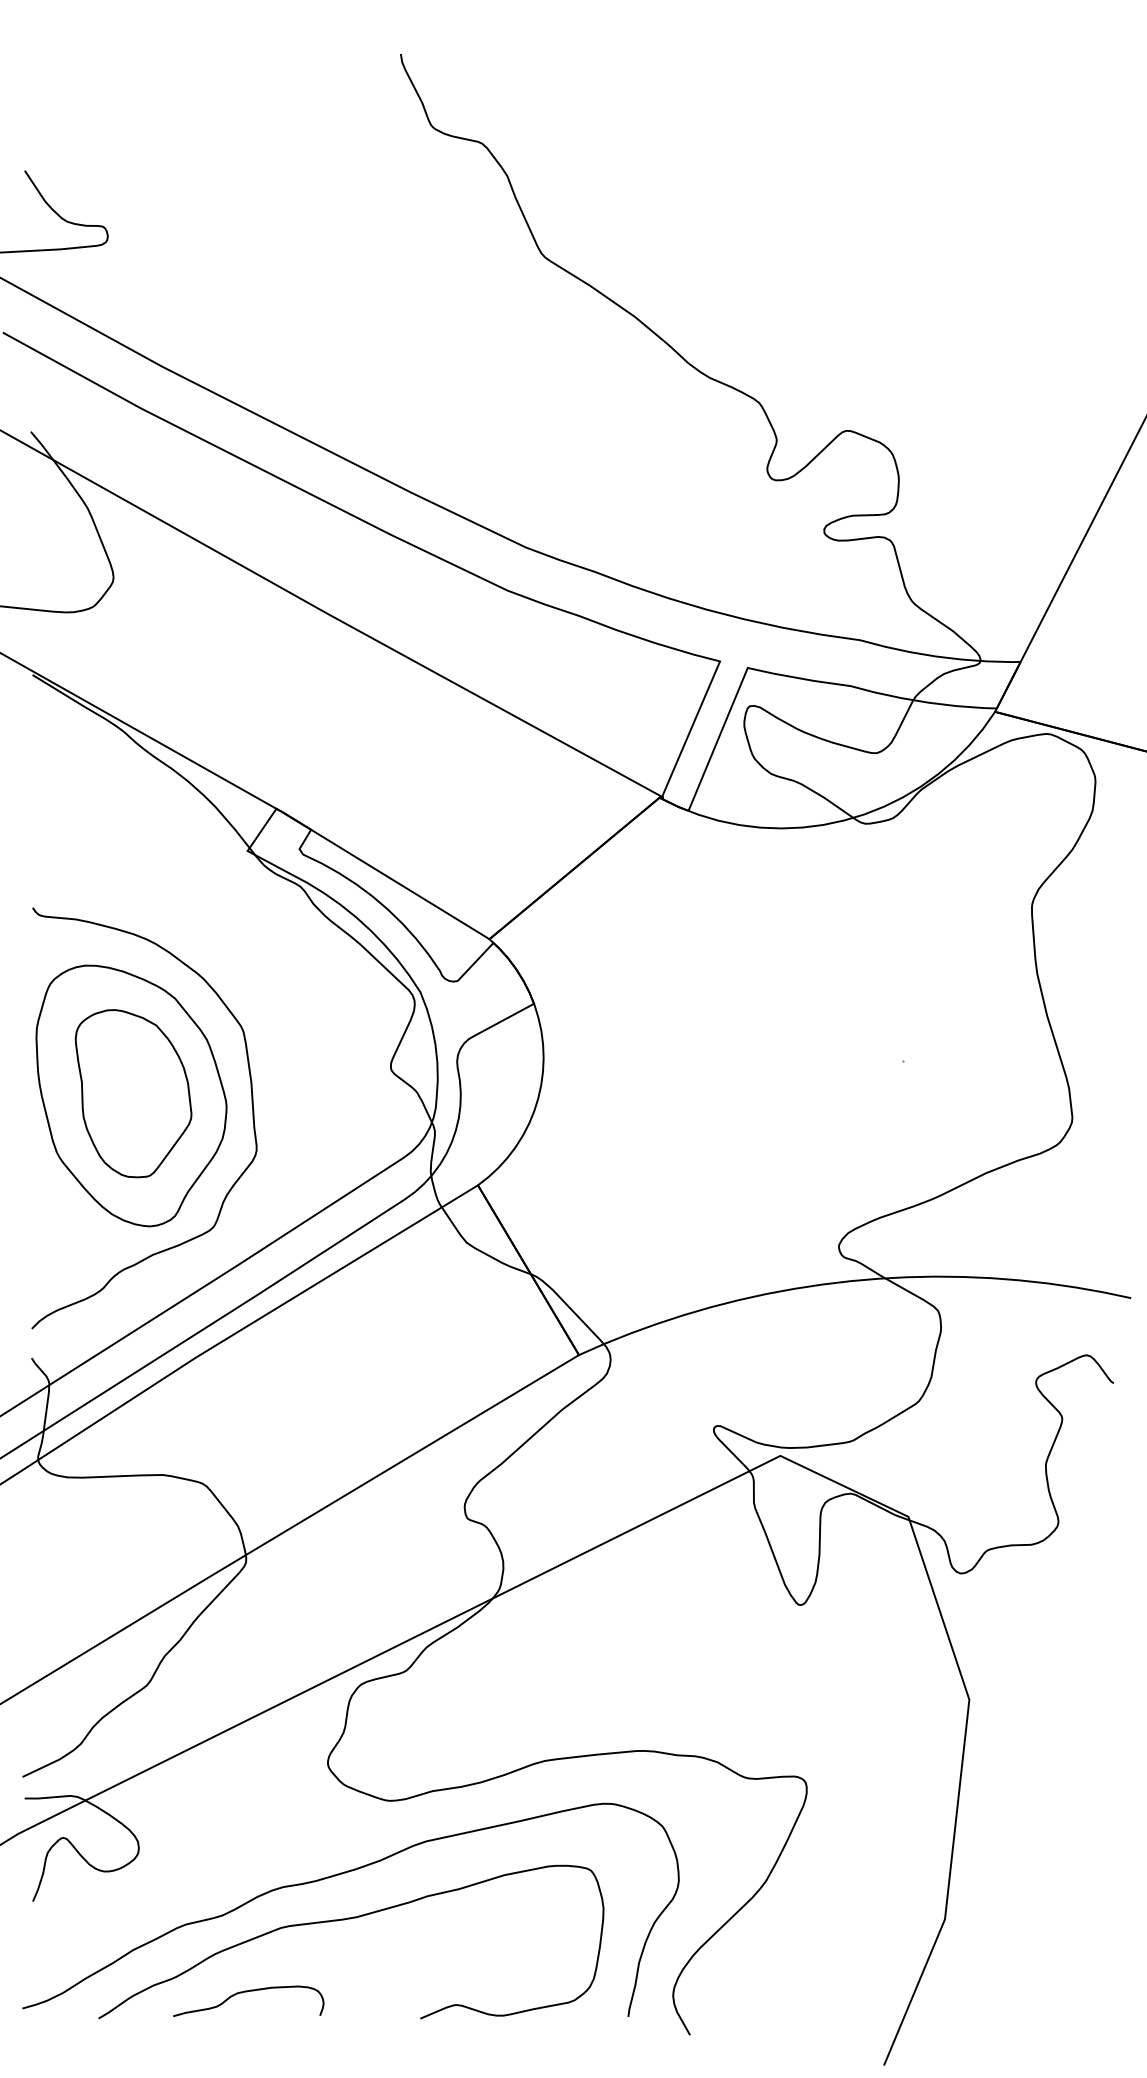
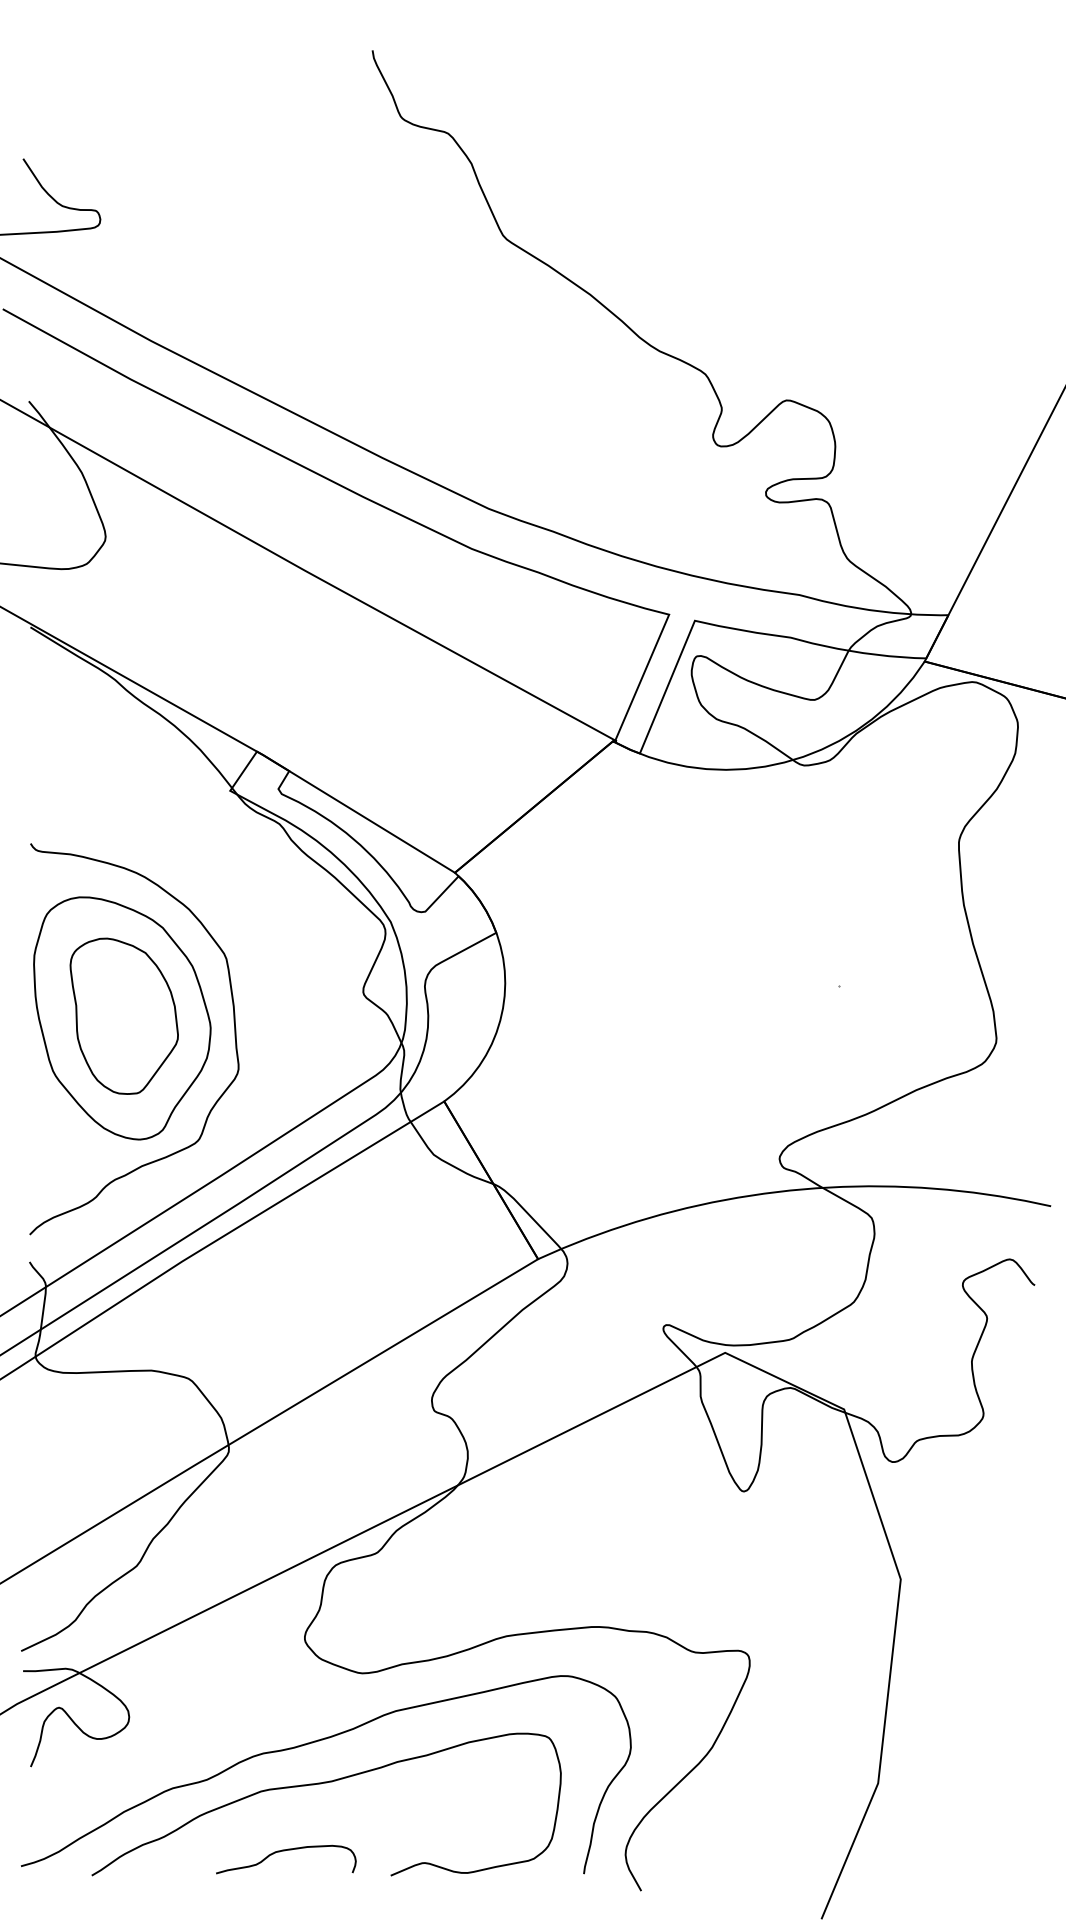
curve: (247, 1992) -> (285, 1851), moved

